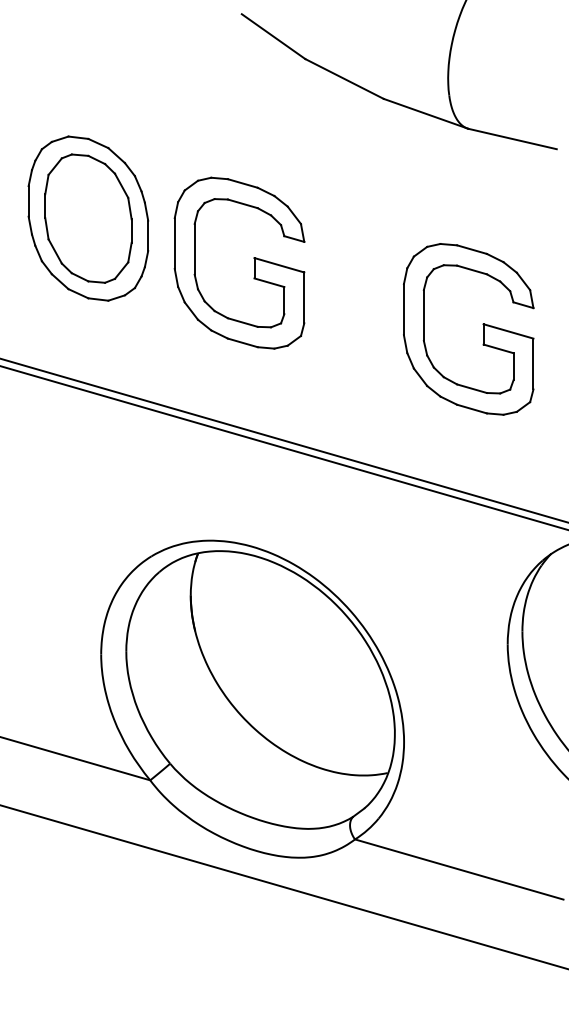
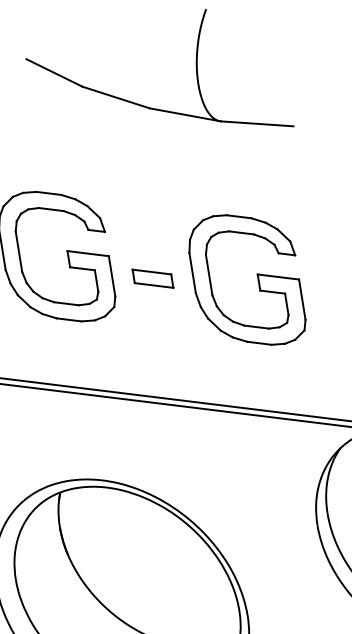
part: (354, 308) -> (153, 278), added

